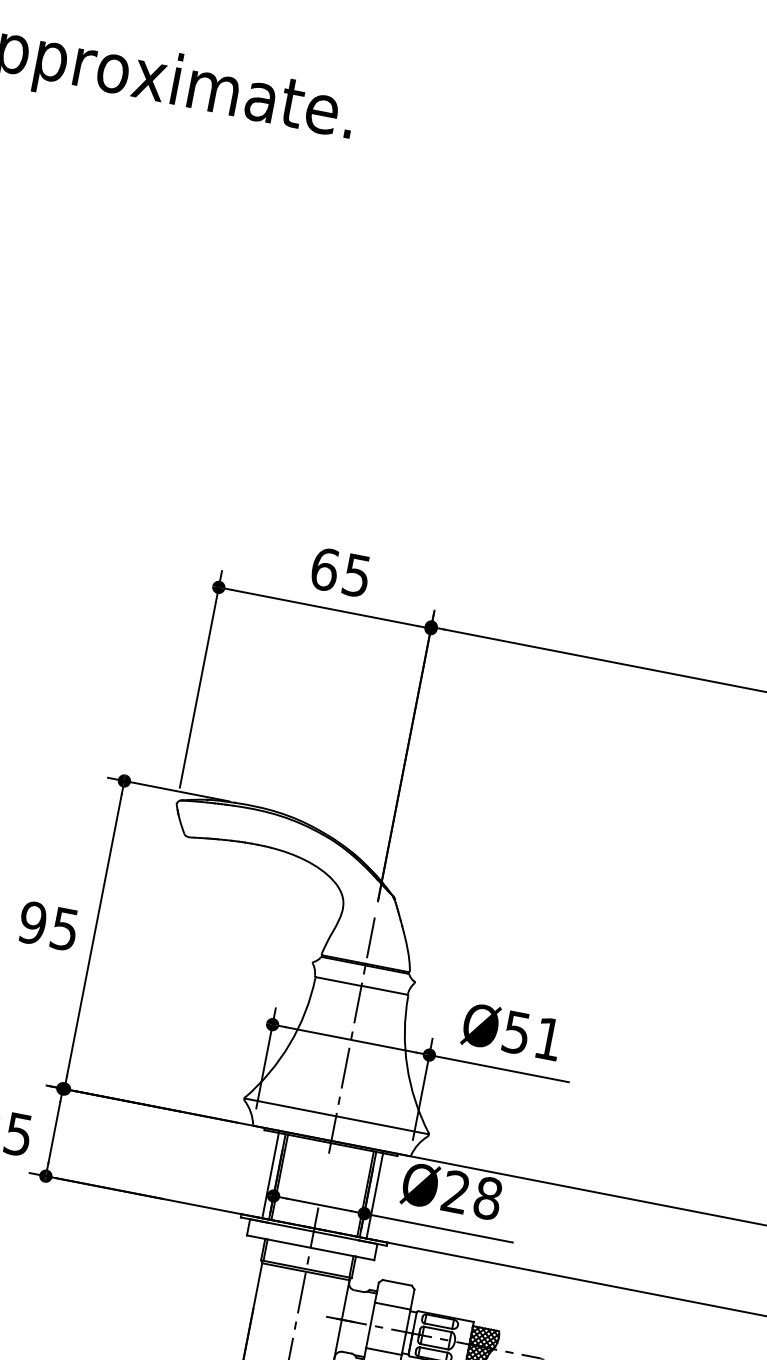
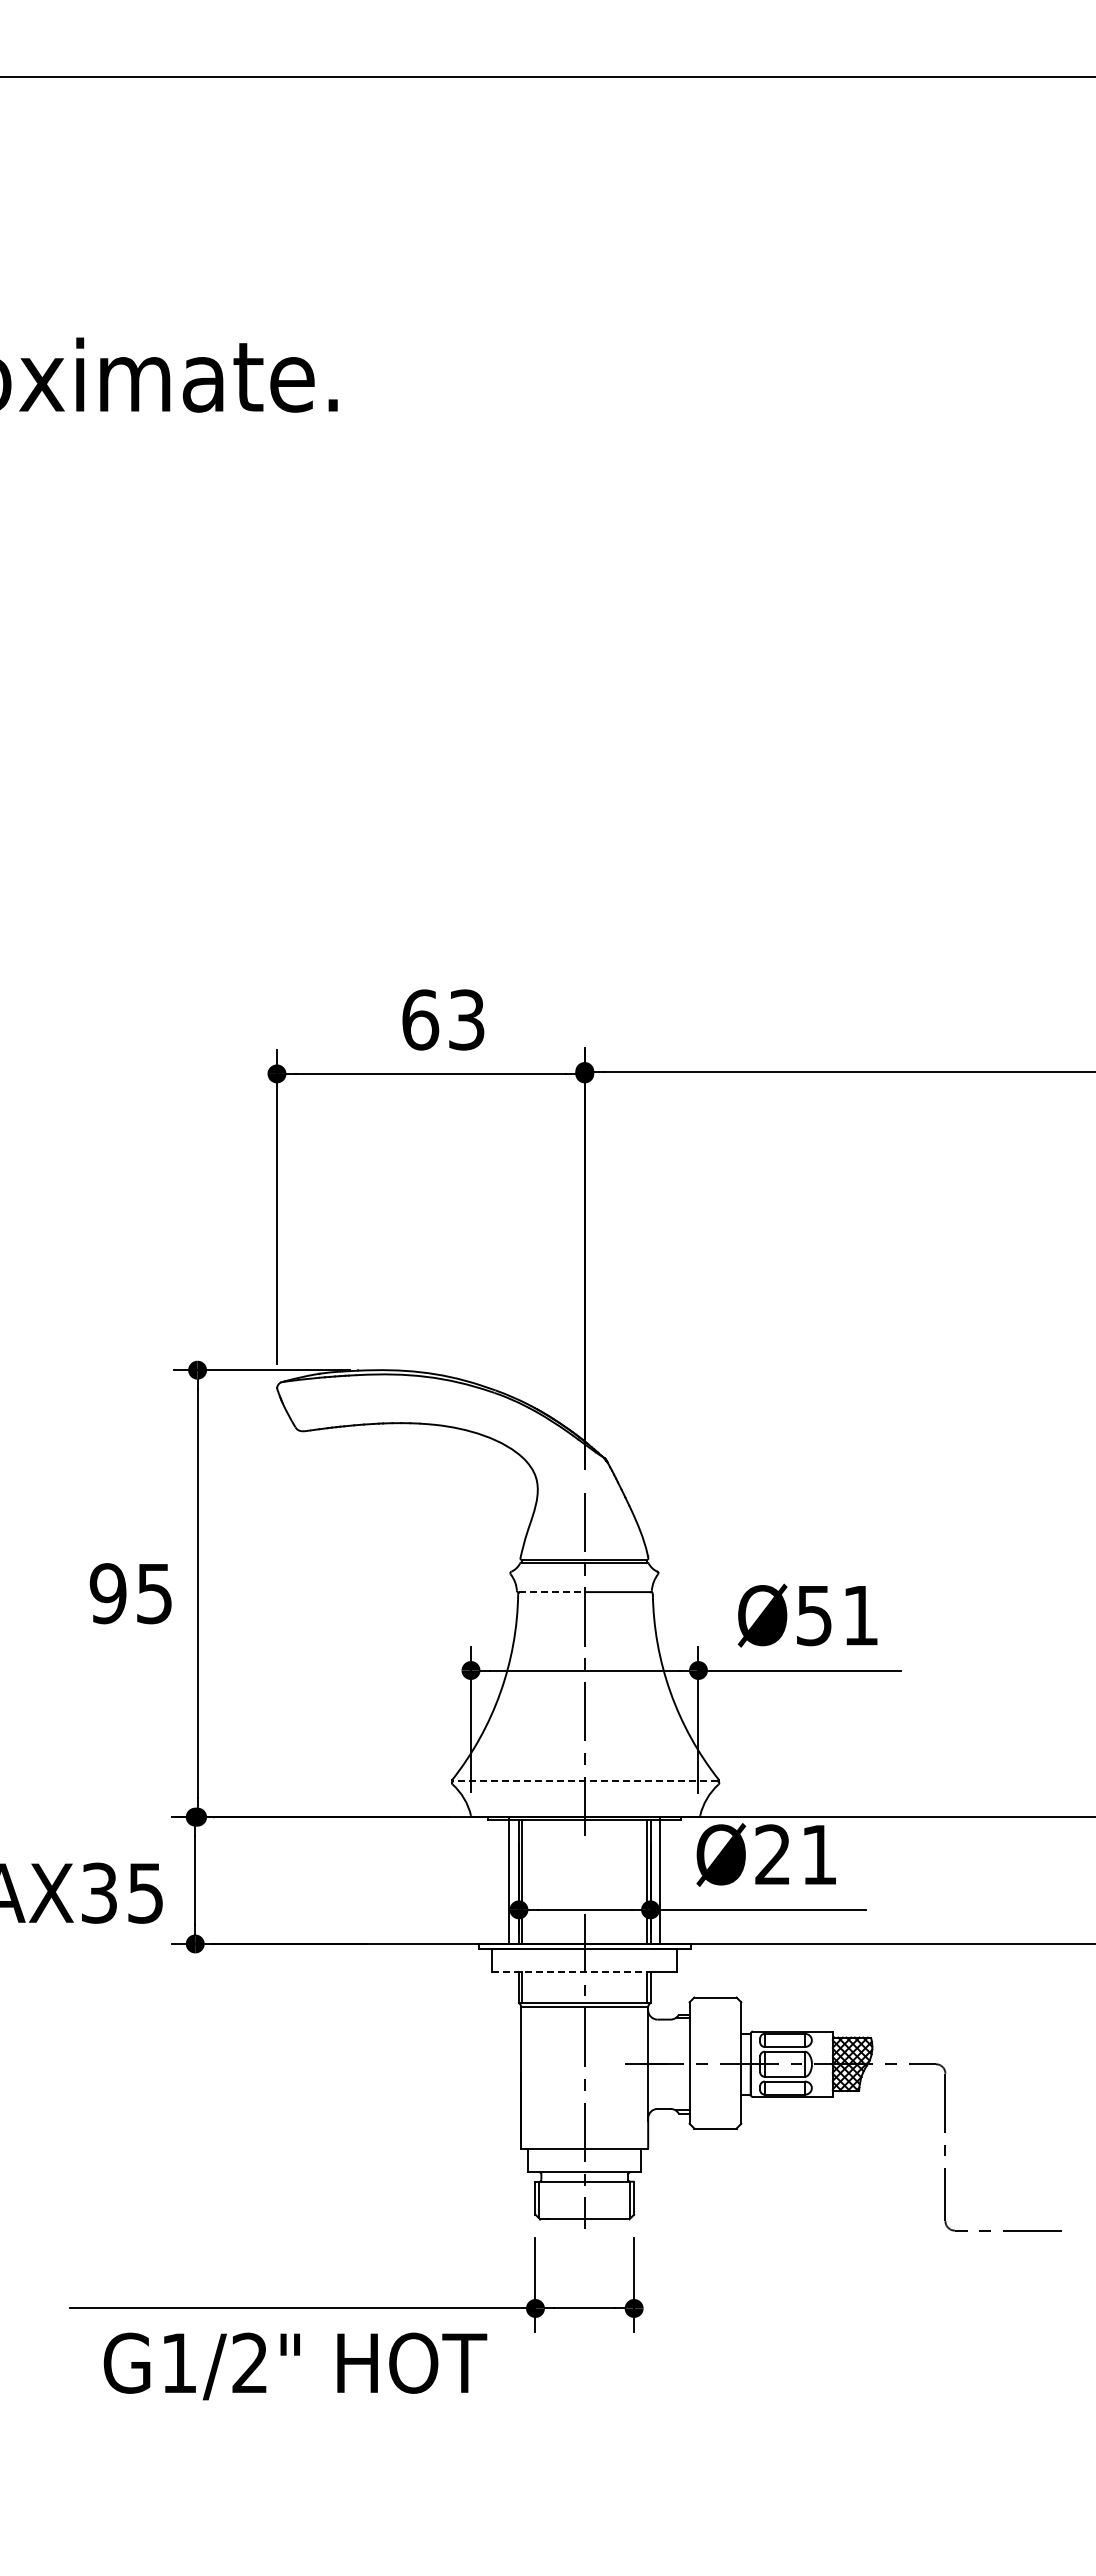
text: (356, 575) -> (466, 1019), 65 -> 63
line: (338, 981) -> (551, 1592), solid -> dashed
line: (335, 1116) -> (584, 1781), solid -> dashed
text: (488, 1198) -> (819, 1854), Ø28 -> Ø21
line: (302, 1246) -> (572, 1972), solid -> dashed
line: (392, 1306) -> (715, 2031), removed
line: (383, 1351) -> (715, 2097), removed

